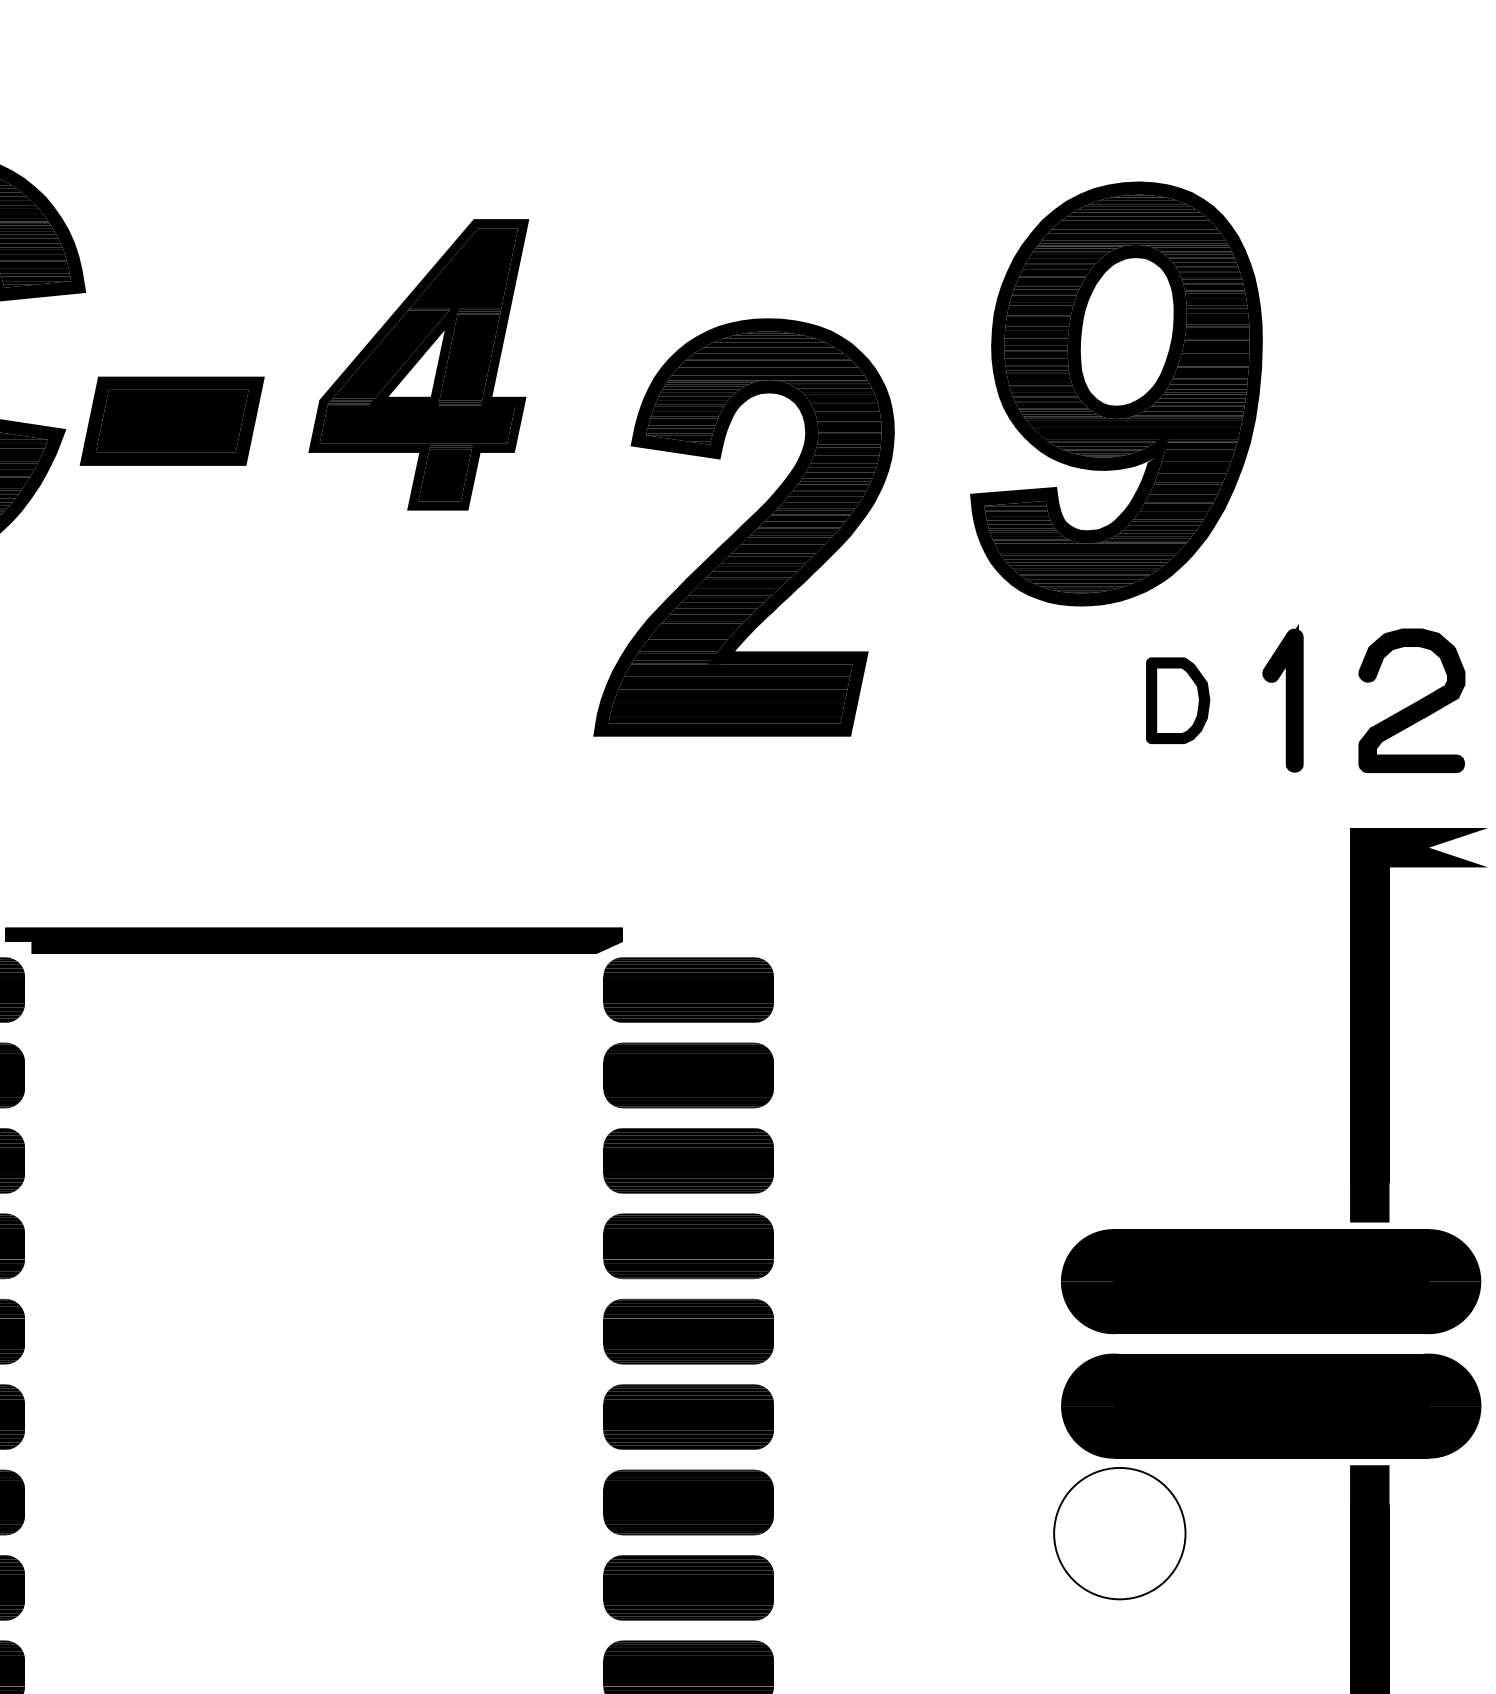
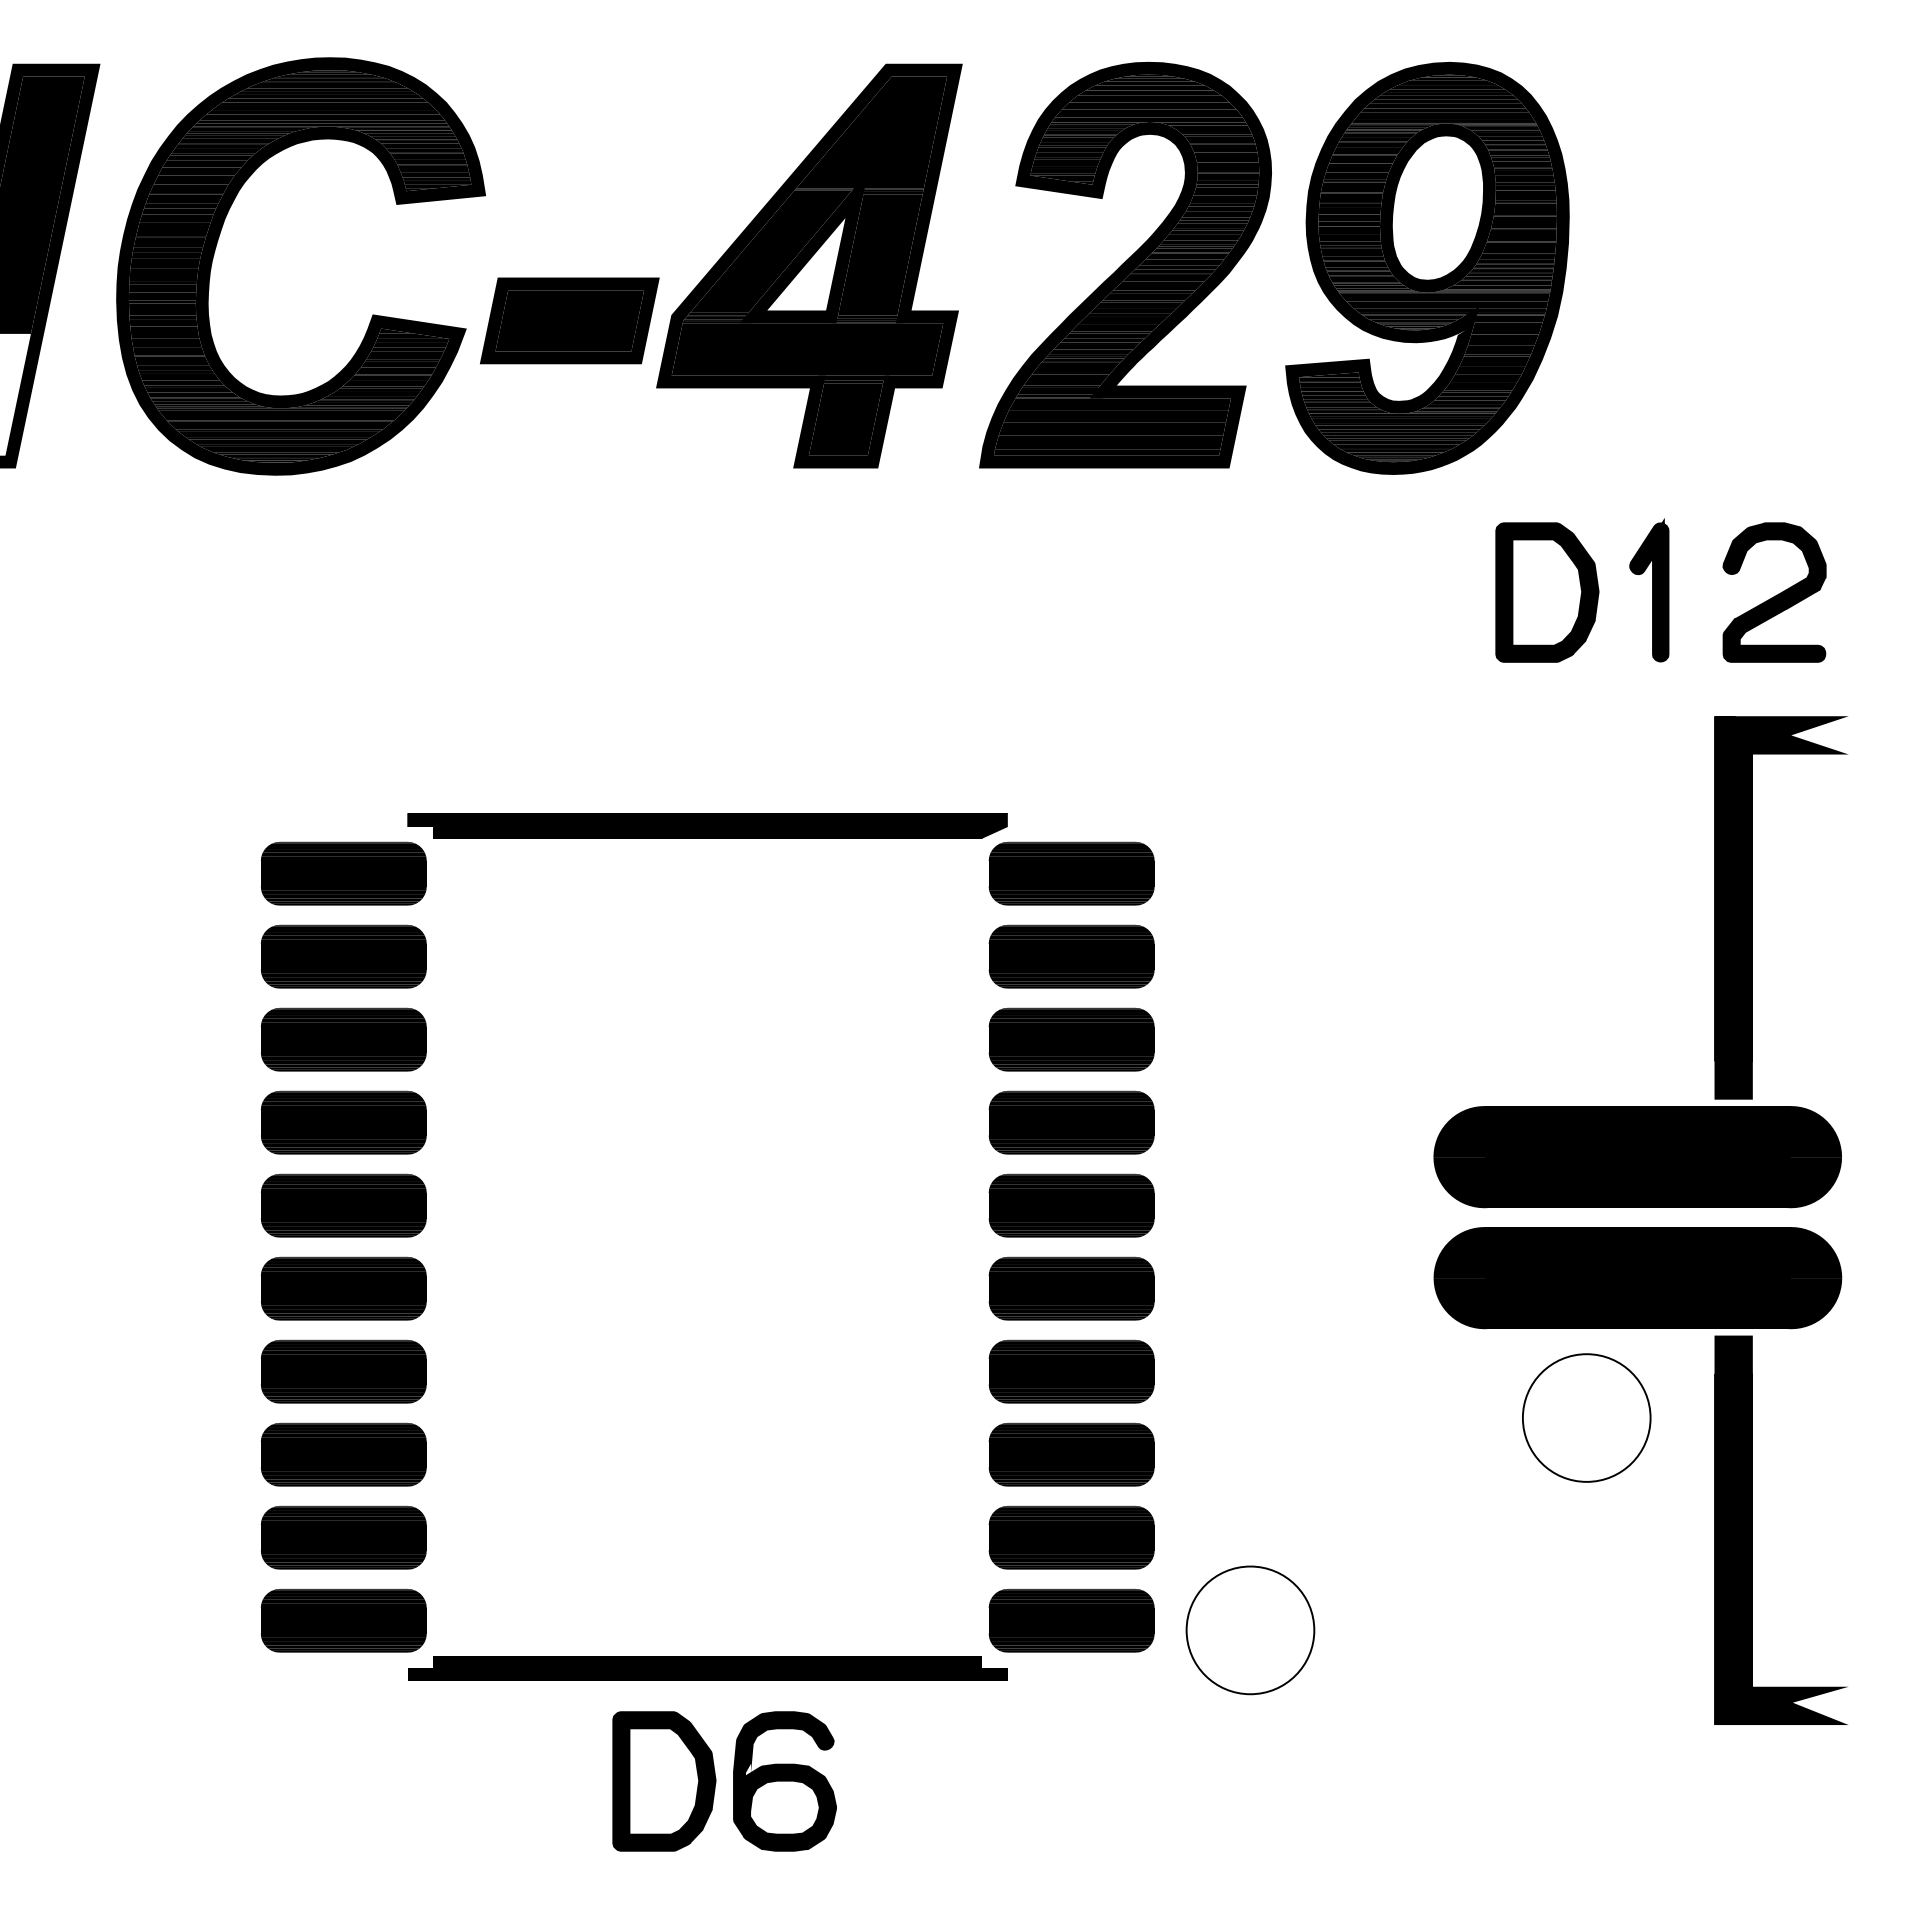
part: (418, 364) -> (809, 265), size x1.43
part: (1116, 393) -> (1427, 267), moved
part: (744, 526) -> (1125, 264), moved
part: (1178, 700) -> (1547, 592), size x1.67
part: (1119, 1533) -> (1586, 1417), moved

